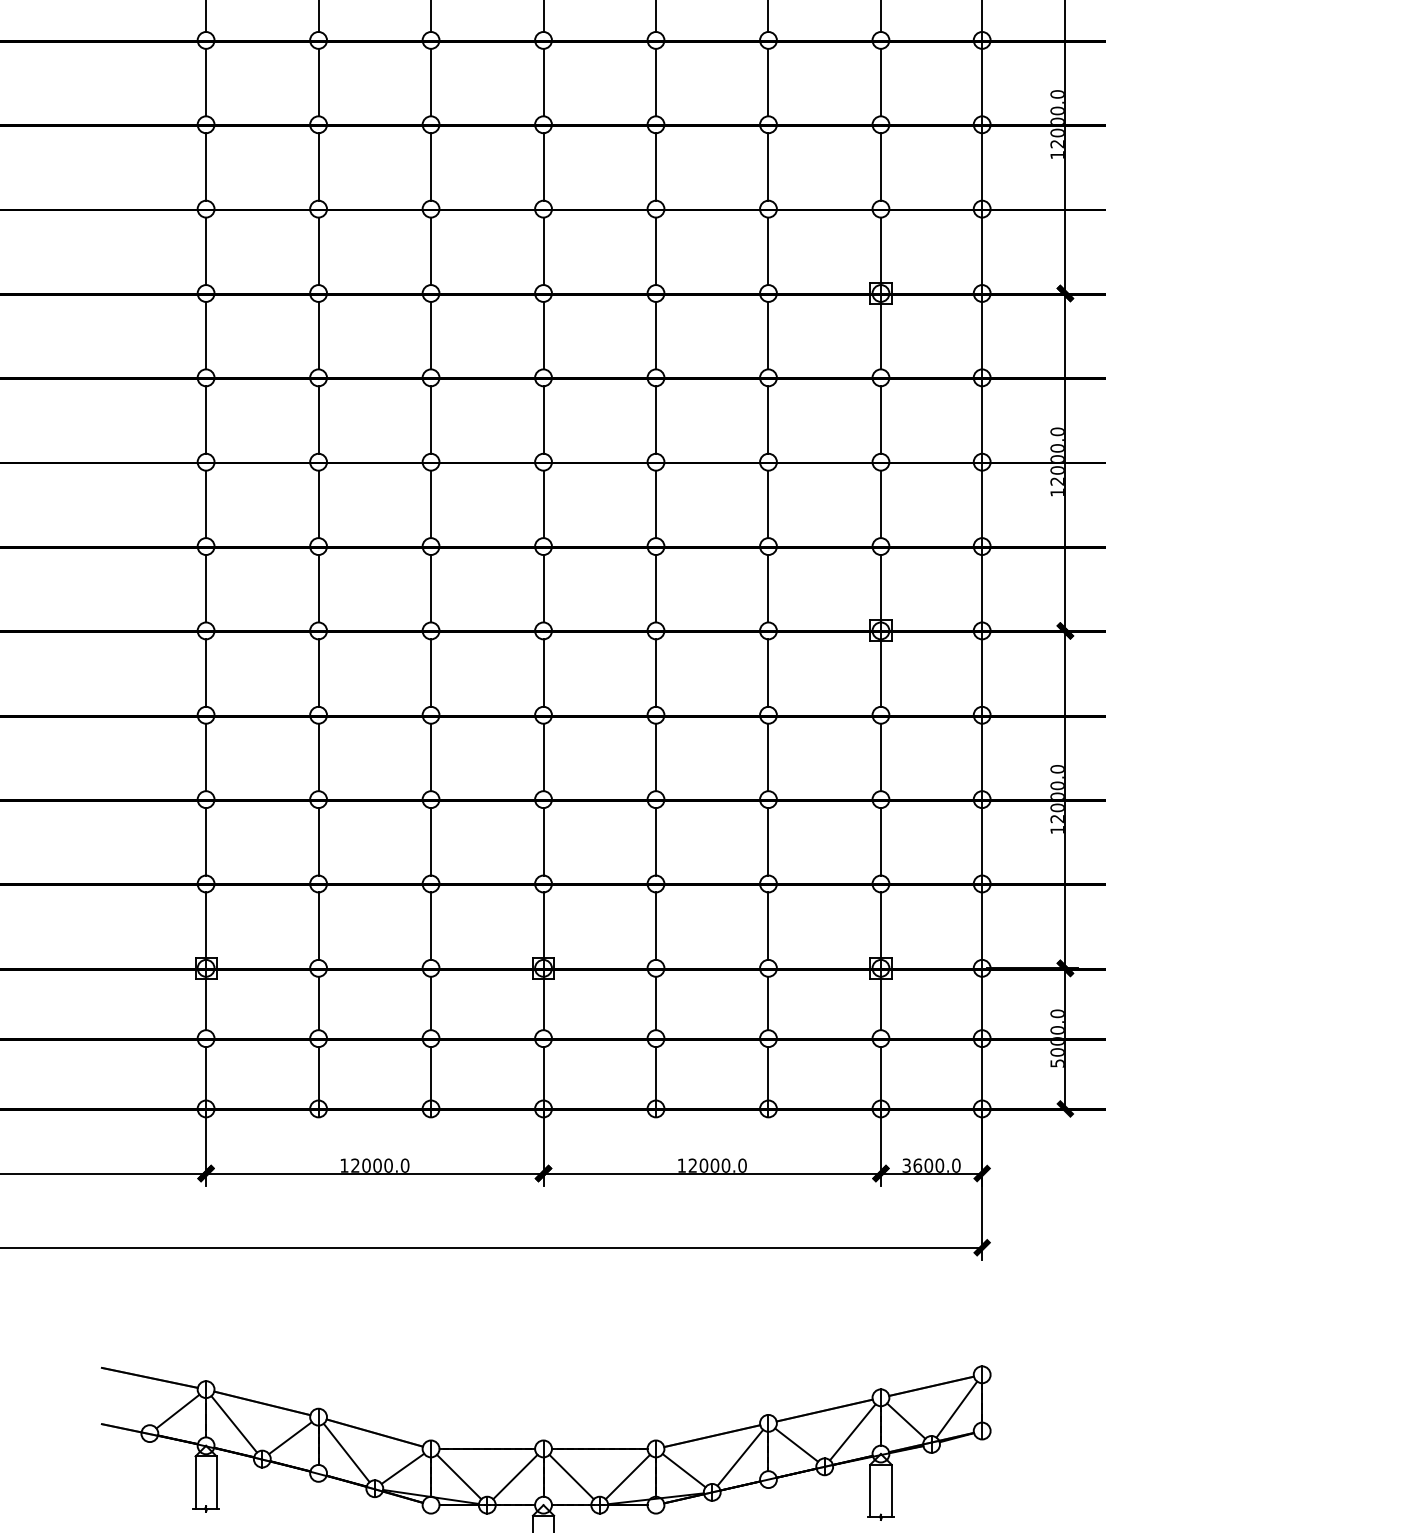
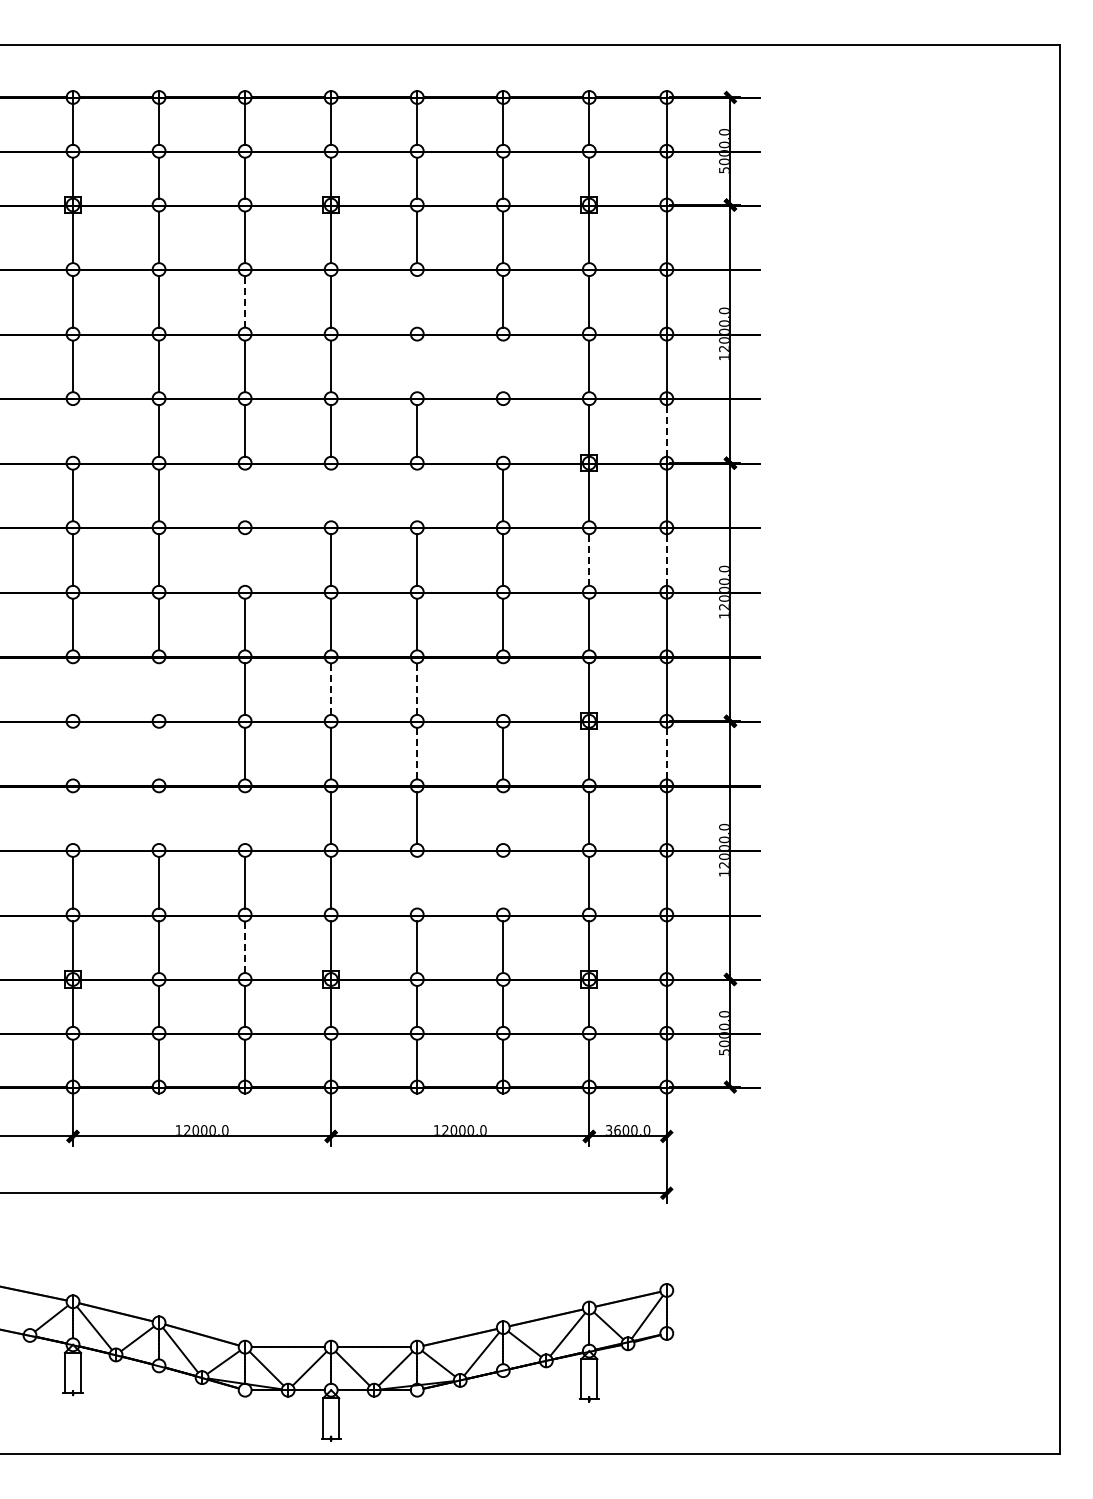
line: (431, 82) -> (245, 301), solid -> dashed
line: (656, 82) -> (417, 301), removed
line: (656, 167) -> (417, 366), removed
line: (768, 167) -> (503, 366), removed
line: (206, 250) -> (73, 430), removed
line: (768, 250) -> (503, 430), removed
line: (981, 250) -> (666, 430), solid -> dashed
line: (431, 335) -> (245, 495), removed
line: (543, 335) -> (331, 495), removed
line: (656, 335) -> (417, 495), removed
line: (431, 419) -> (245, 559), removed
line: (881, 420) -> (589, 560), solid -> dashed
line: (981, 420) -> (666, 560), solid -> dashed
line: (206, 587) -> (73, 688), removed
line: (319, 587) -> (159, 688), removed
line: (768, 587) -> (503, 688), removed
line: (543, 589) -> (331, 689), solid -> dashed
line: (656, 589) -> (417, 689), solid -> dashed
line: (206, 672) -> (73, 753), removed
line: (319, 672) -> (159, 753), removed
line: (656, 672) -> (417, 753), solid -> dashed
line: (981, 672) -> (666, 753), solid -> dashed
line: (206, 756) -> (73, 817), removed
line: (319, 756) -> (159, 817), removed
line: (431, 756) -> (245, 817), removed
line: (768, 756) -> (503, 817), removed
line: (656, 841) -> (417, 882), removed
line: (768, 841) -> (503, 882), removed
line: (431, 926) -> (245, 947), solid -> dashed

